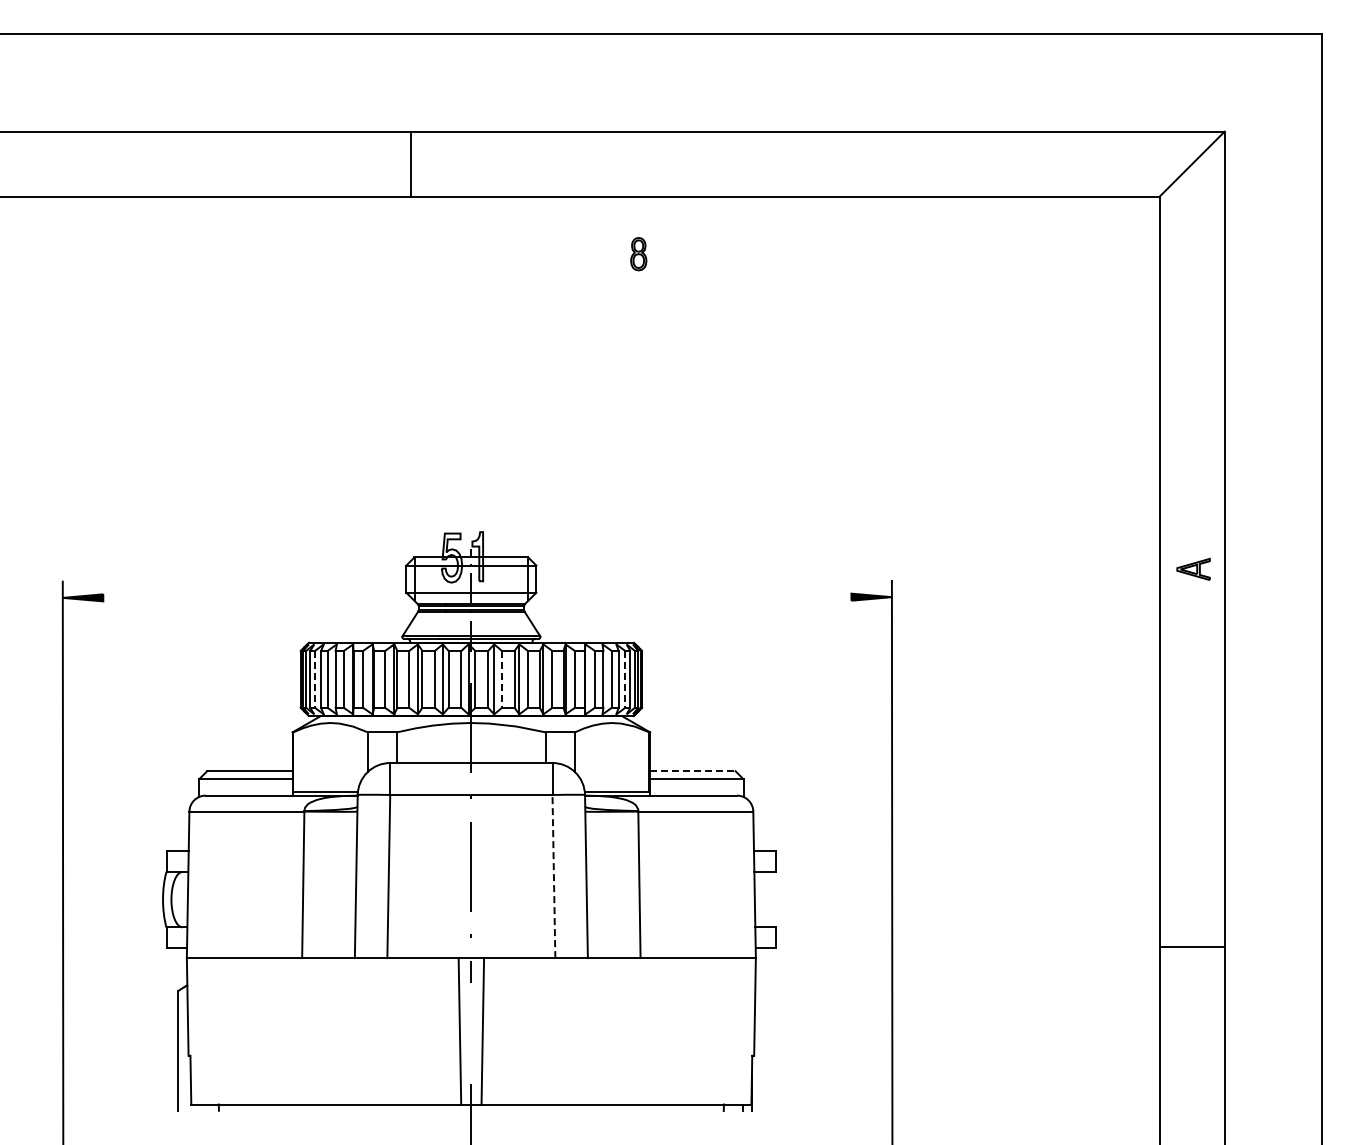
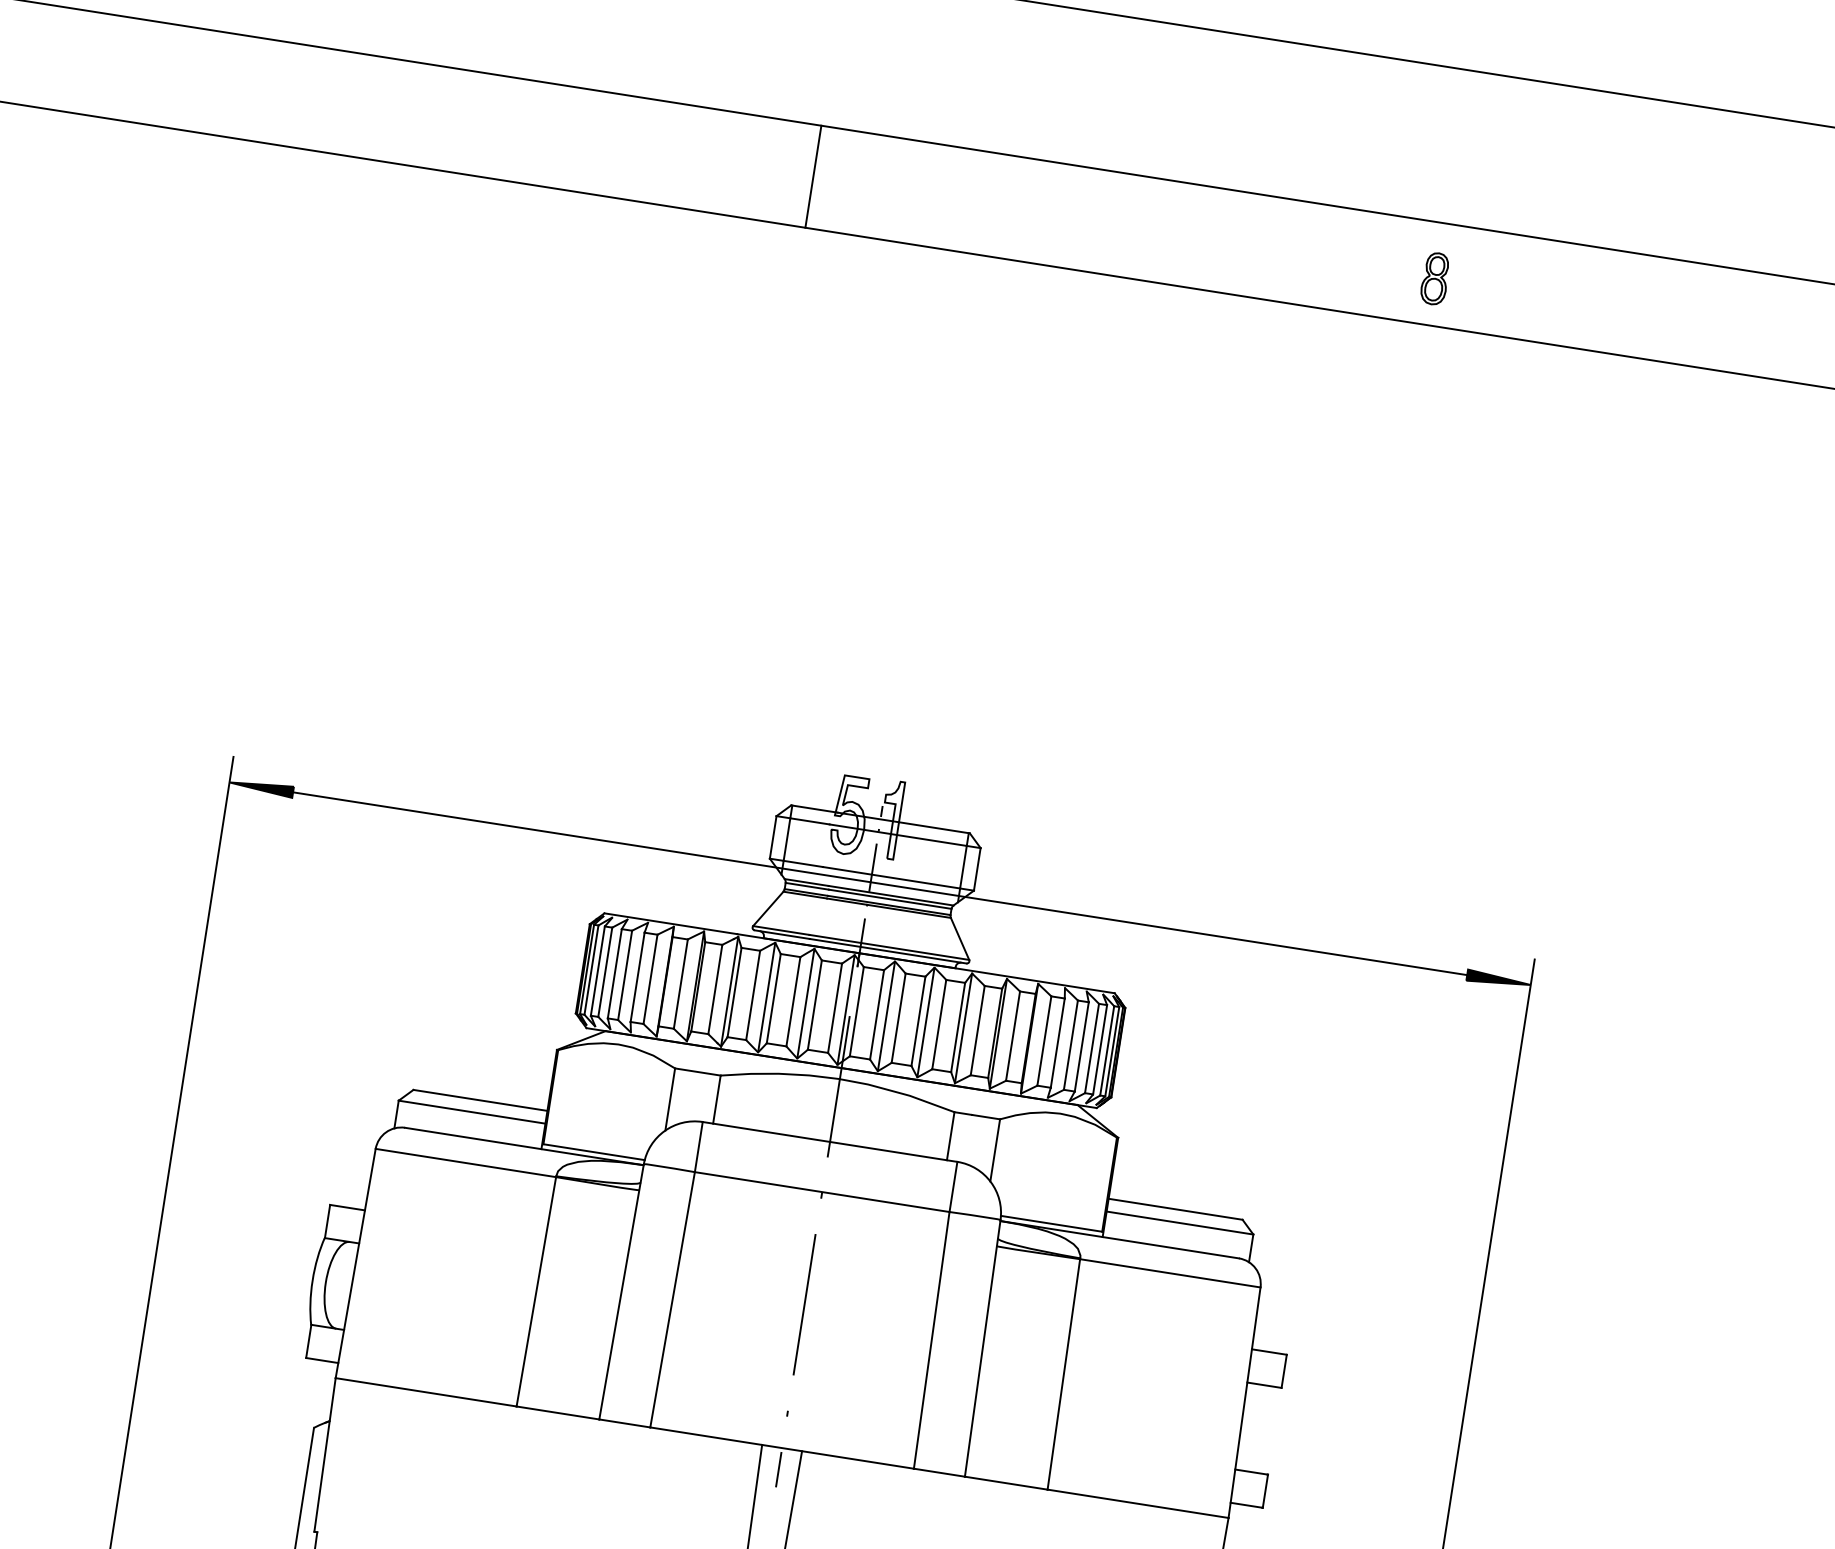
line: (410, 163) -> (812, 175), moved
part: (638, 254) -> (1434, 279), moved
line: (477, 597) -> (880, 883), added
line: (315, 679) -> (605, 972), dashed -> solid
line: (501, 679) -> (897, 1018), dashed -> solid
line: (625, 679) -> (1092, 1048), dashed -> solid
line: (692, 771) -> (1174, 1209), dashed -> solid
line: (553, 876) -> (931, 1340), dashed -> solid

